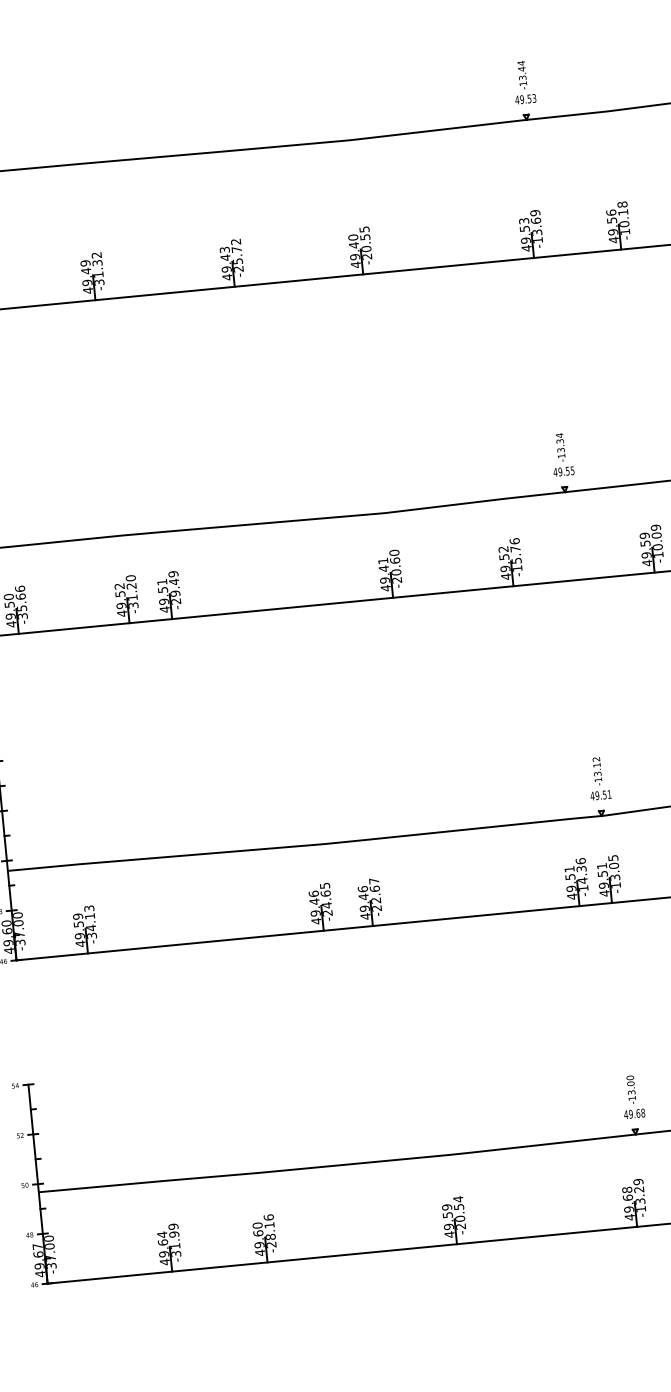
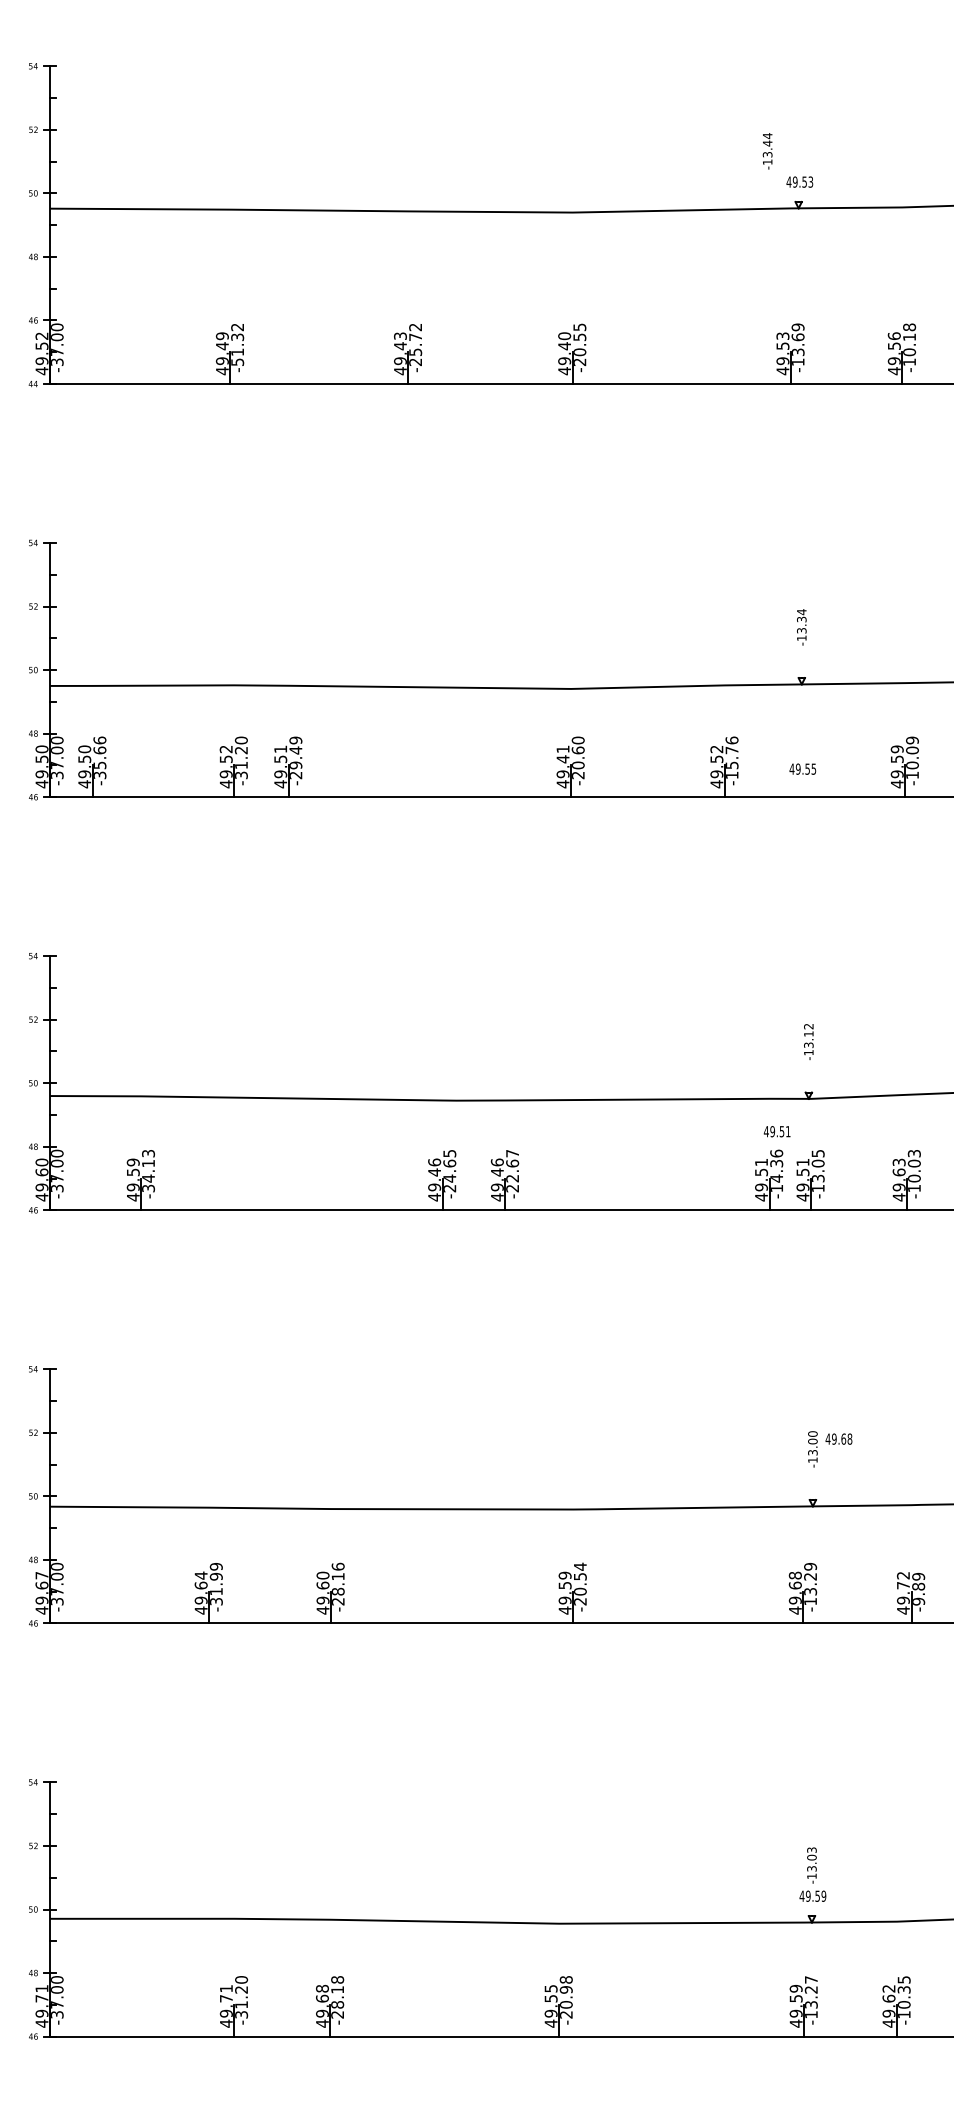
text: (522, 75) -> (767, 151), moved
text: (99, 282) -> (237, 361), -31.32 -> -51.32
text: (563, 471) -> (802, 768), moved
text: (600, 795) -> (776, 1131), moved
text: (634, 1113) -> (838, 1438), moved

